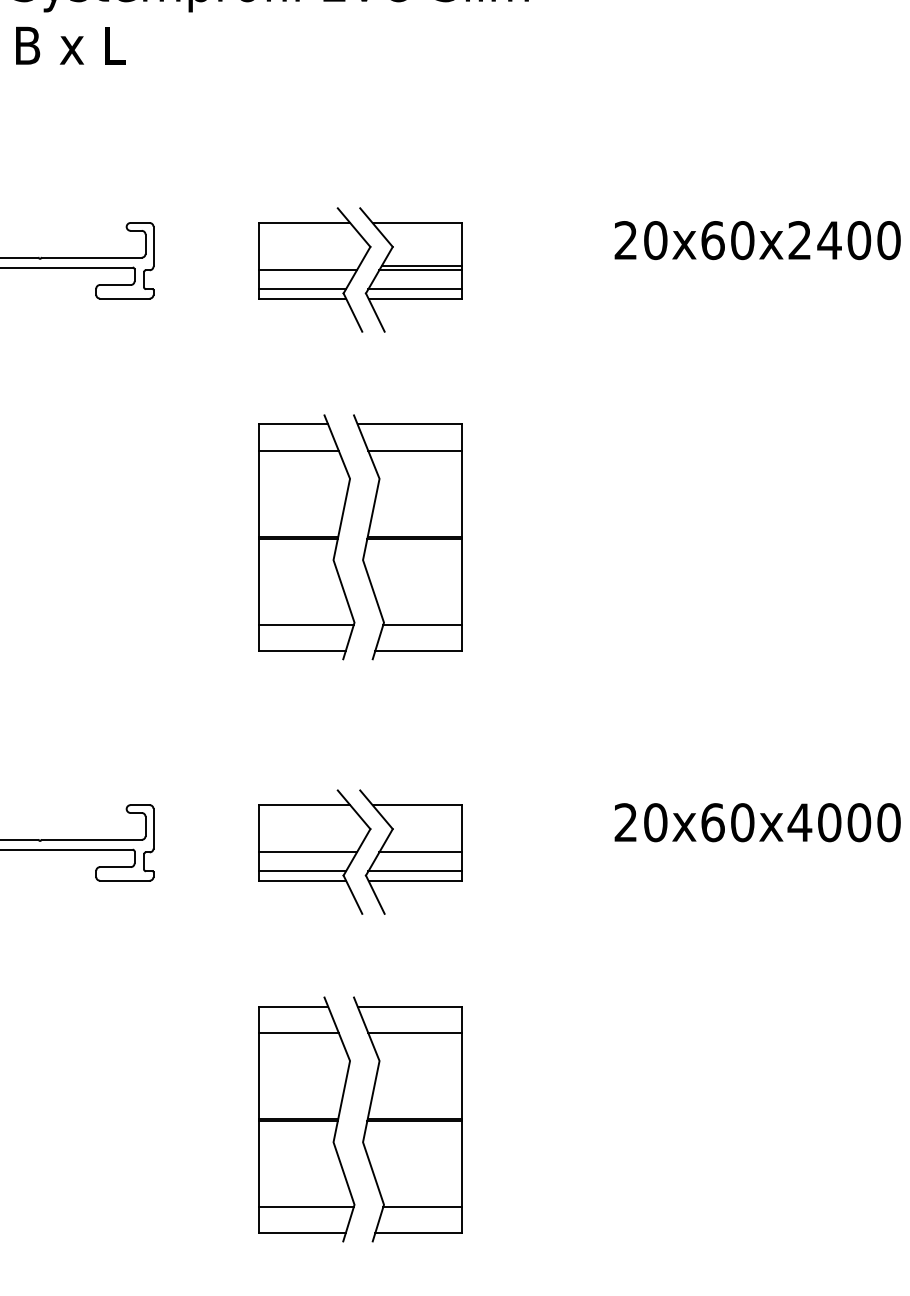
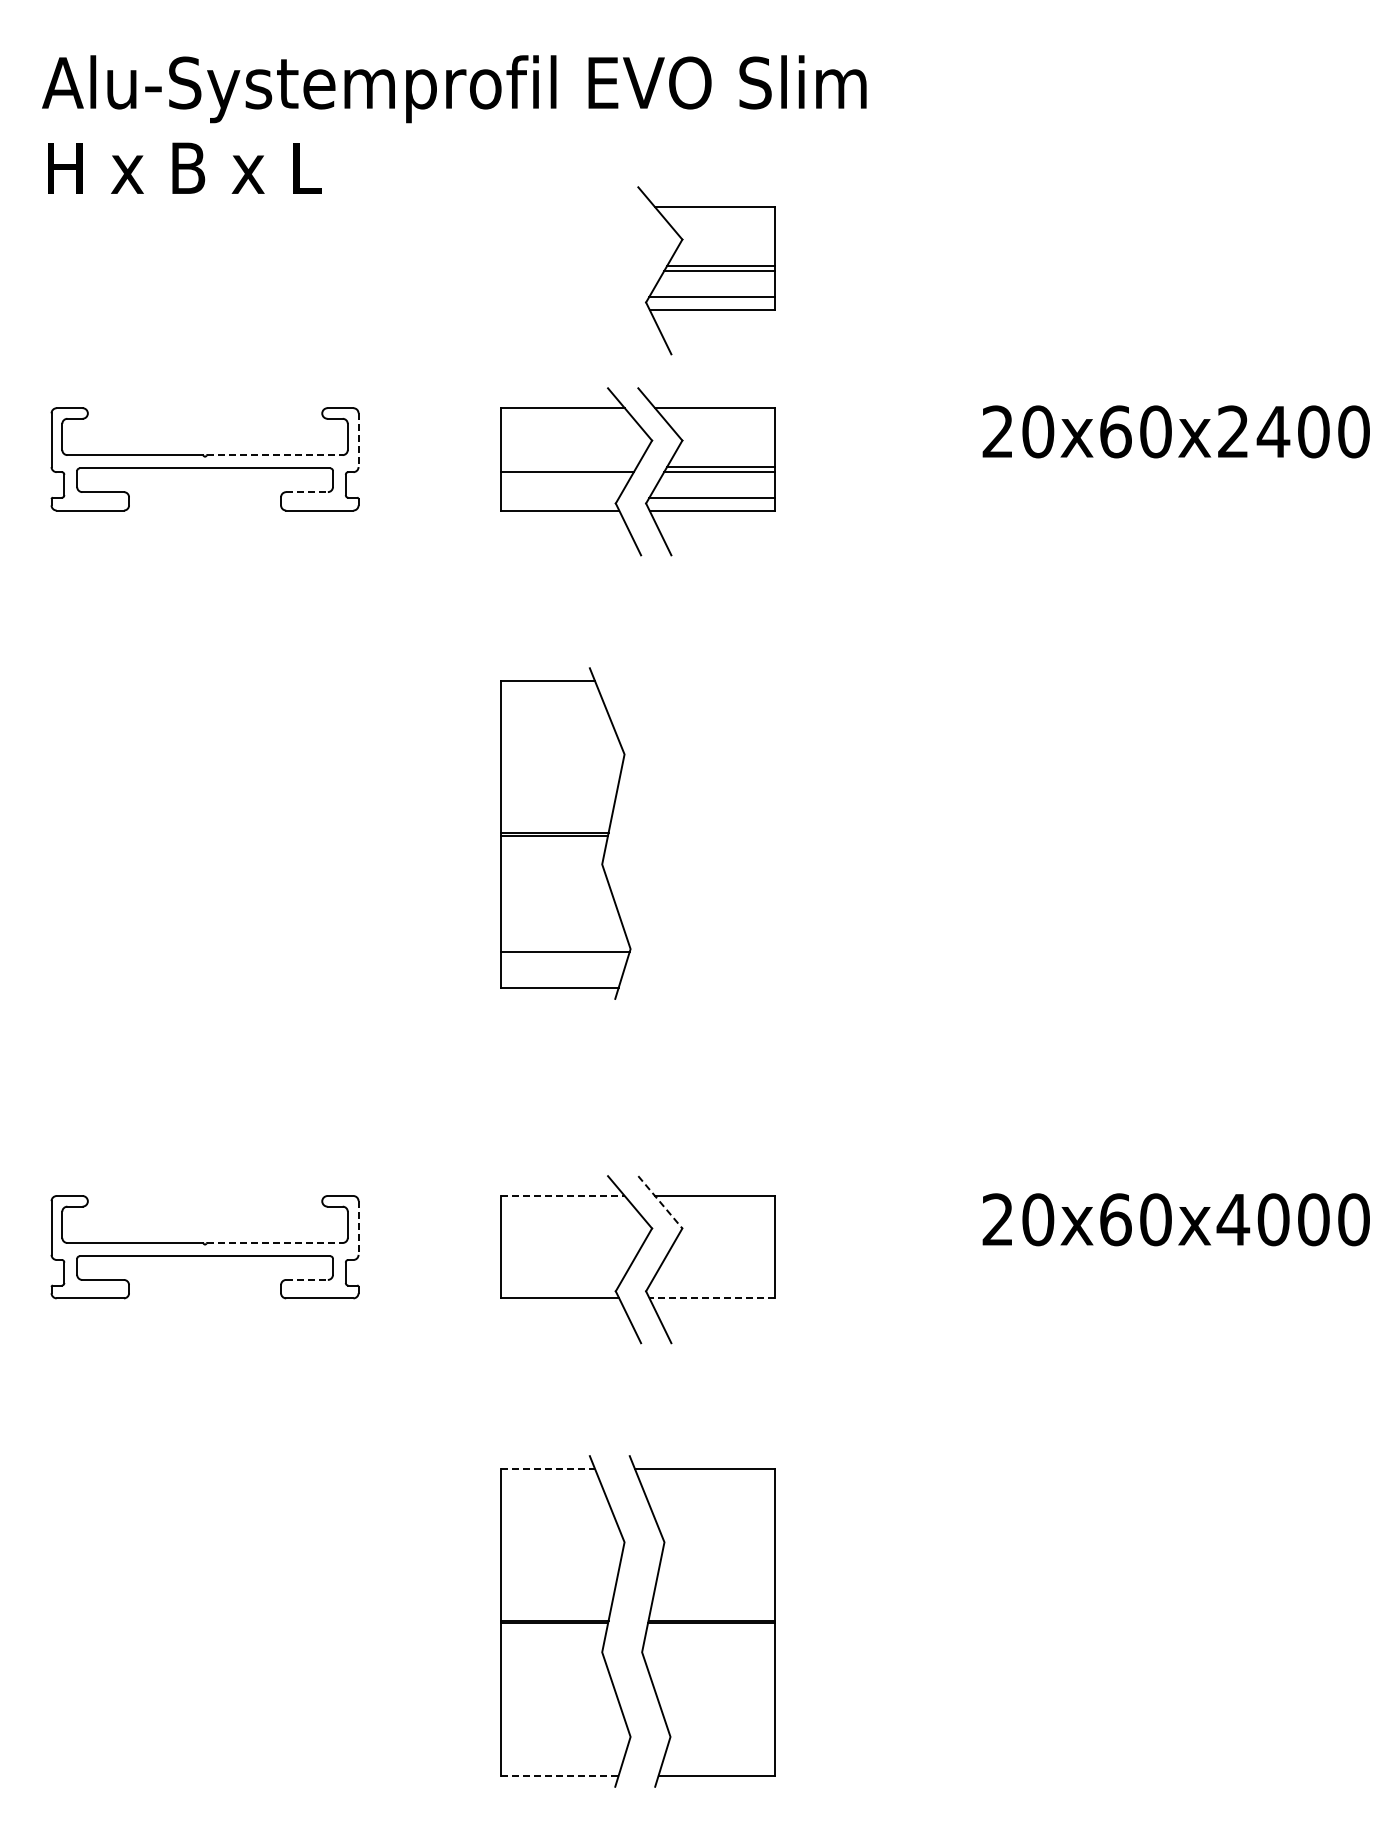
part: (410, 121) -> (706, 270), added
line: (153, 246) -> (358, 440), solid -> dashed
line: (92, 257) -> (275, 455), solid -> dashed
line: (115, 285) -> (307, 492), solid -> dashed
line: (302, 288) -> (560, 497), removed
line: (299, 450) -> (555, 716), removed
part: (406, 537) -> (701, 833), removed
line: (304, 805) -> (563, 1196), solid -> dashed
line: (376, 809) -> (660, 1202), solid -> dashed
line: (153, 829) -> (358, 1228), solid -> dashed
line: (92, 840) -> (275, 1243), solid -> dashed
line: (307, 852) -> (567, 1259), removed
line: (420, 852) -> (719, 1259), removed
line: (115, 866) -> (307, 1279), solid -> dashed
line: (302, 871) -> (560, 1285), removed
line: (415, 871) -> (712, 1285), removed
line: (415, 880) -> (712, 1298), solid -> dashed
line: (293, 1006) -> (548, 1468), solid -> dashed
line: (299, 1033) -> (555, 1504), removed
line: (415, 1033) -> (712, 1504), removed
line: (306, 1206) -> (565, 1739), removed
line: (422, 1206) -> (722, 1739), removed
line: (302, 1233) -> (560, 1775), solid -> dashed

